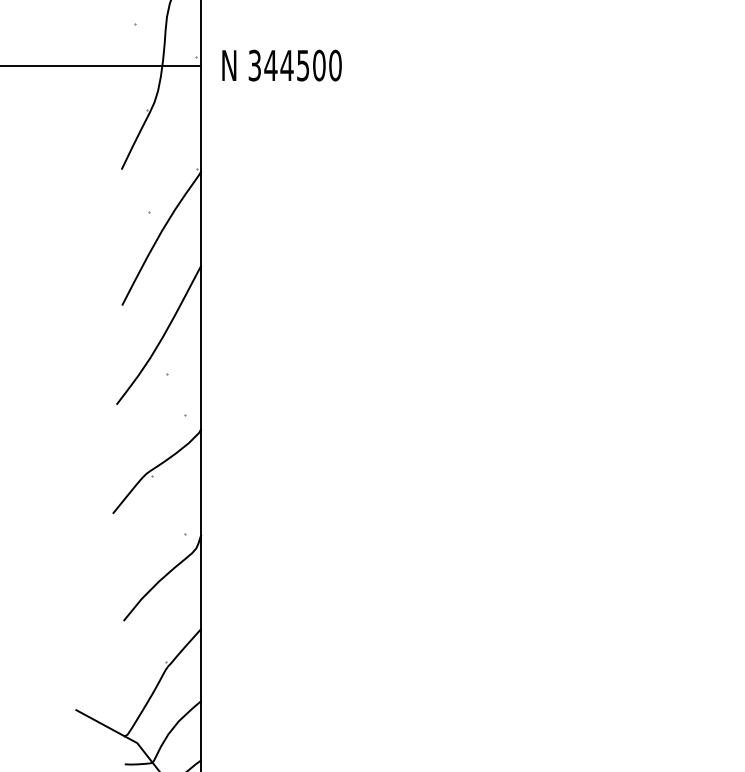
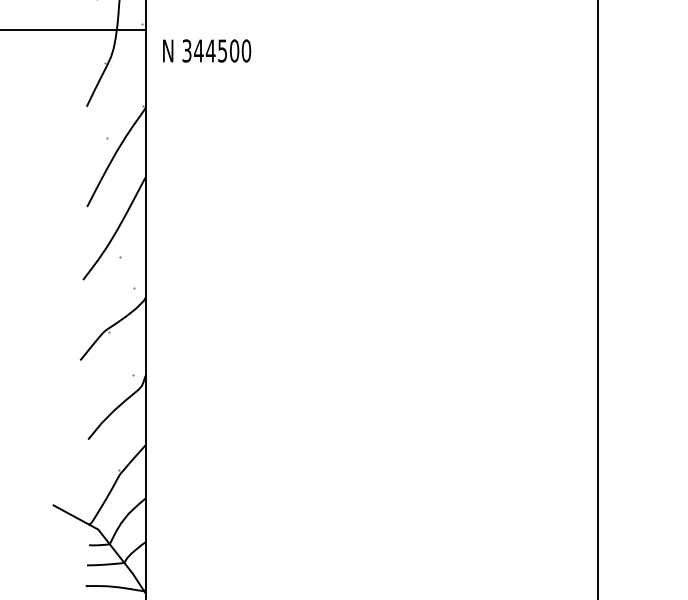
text: (282, 64) -> (207, 50), moved

